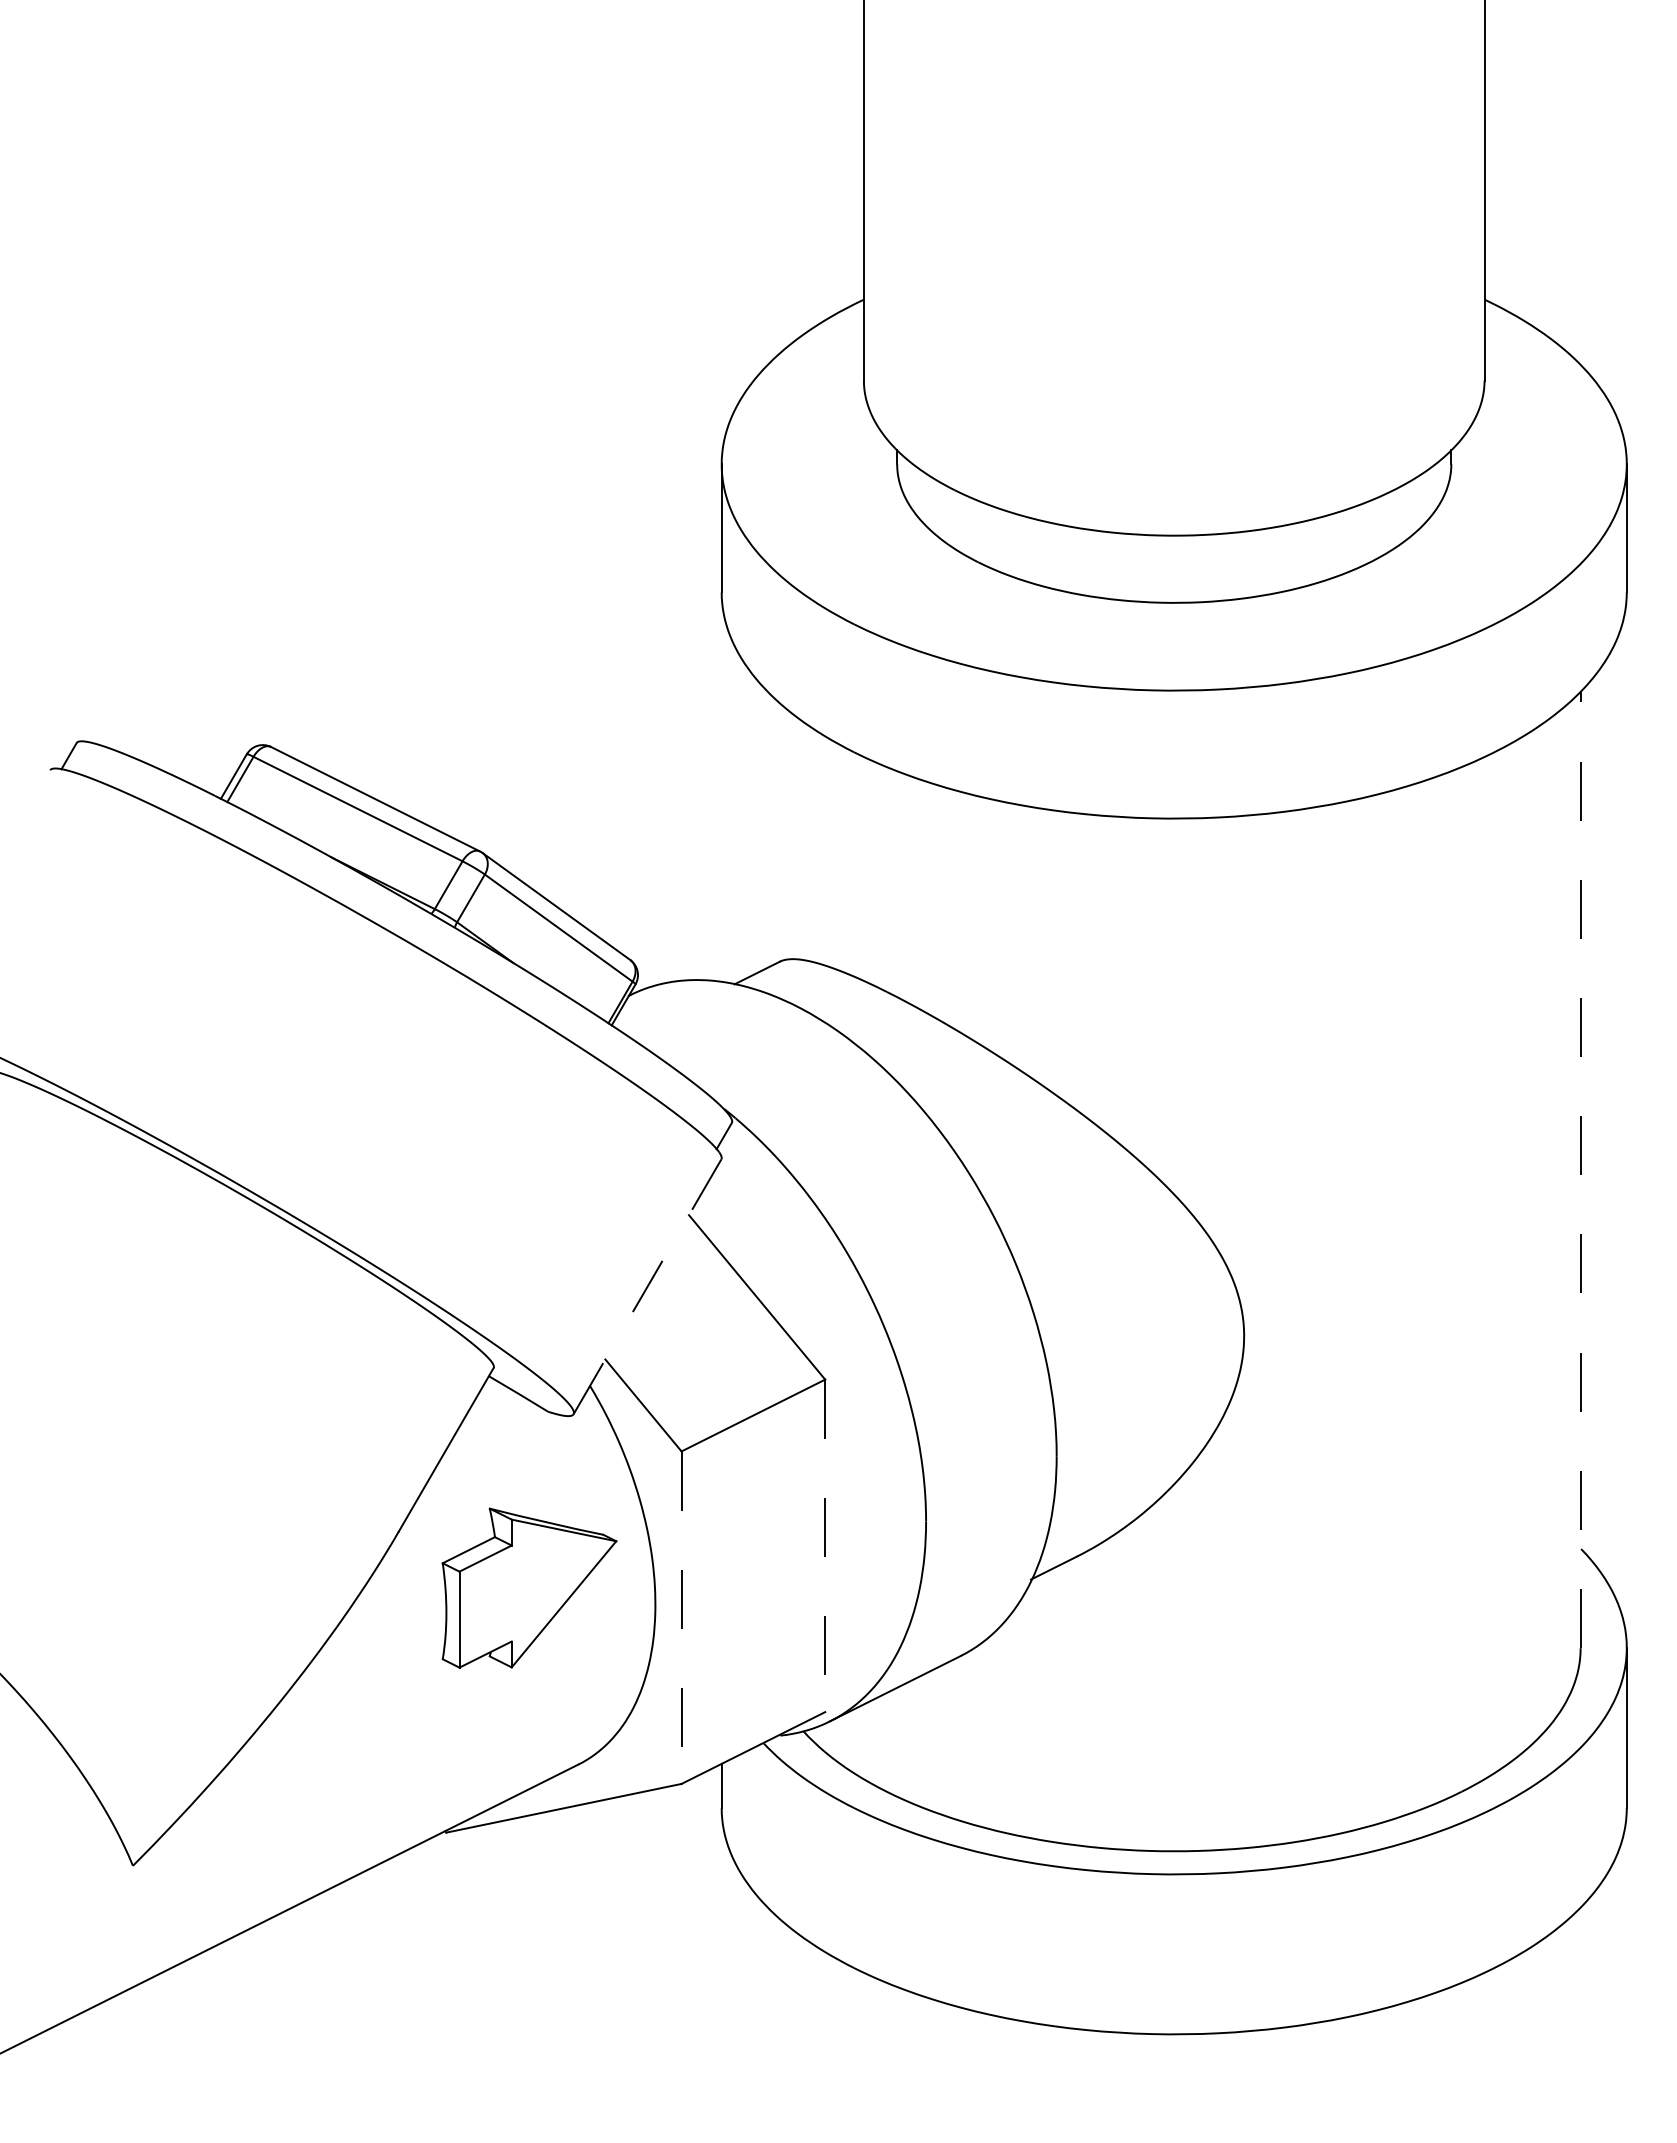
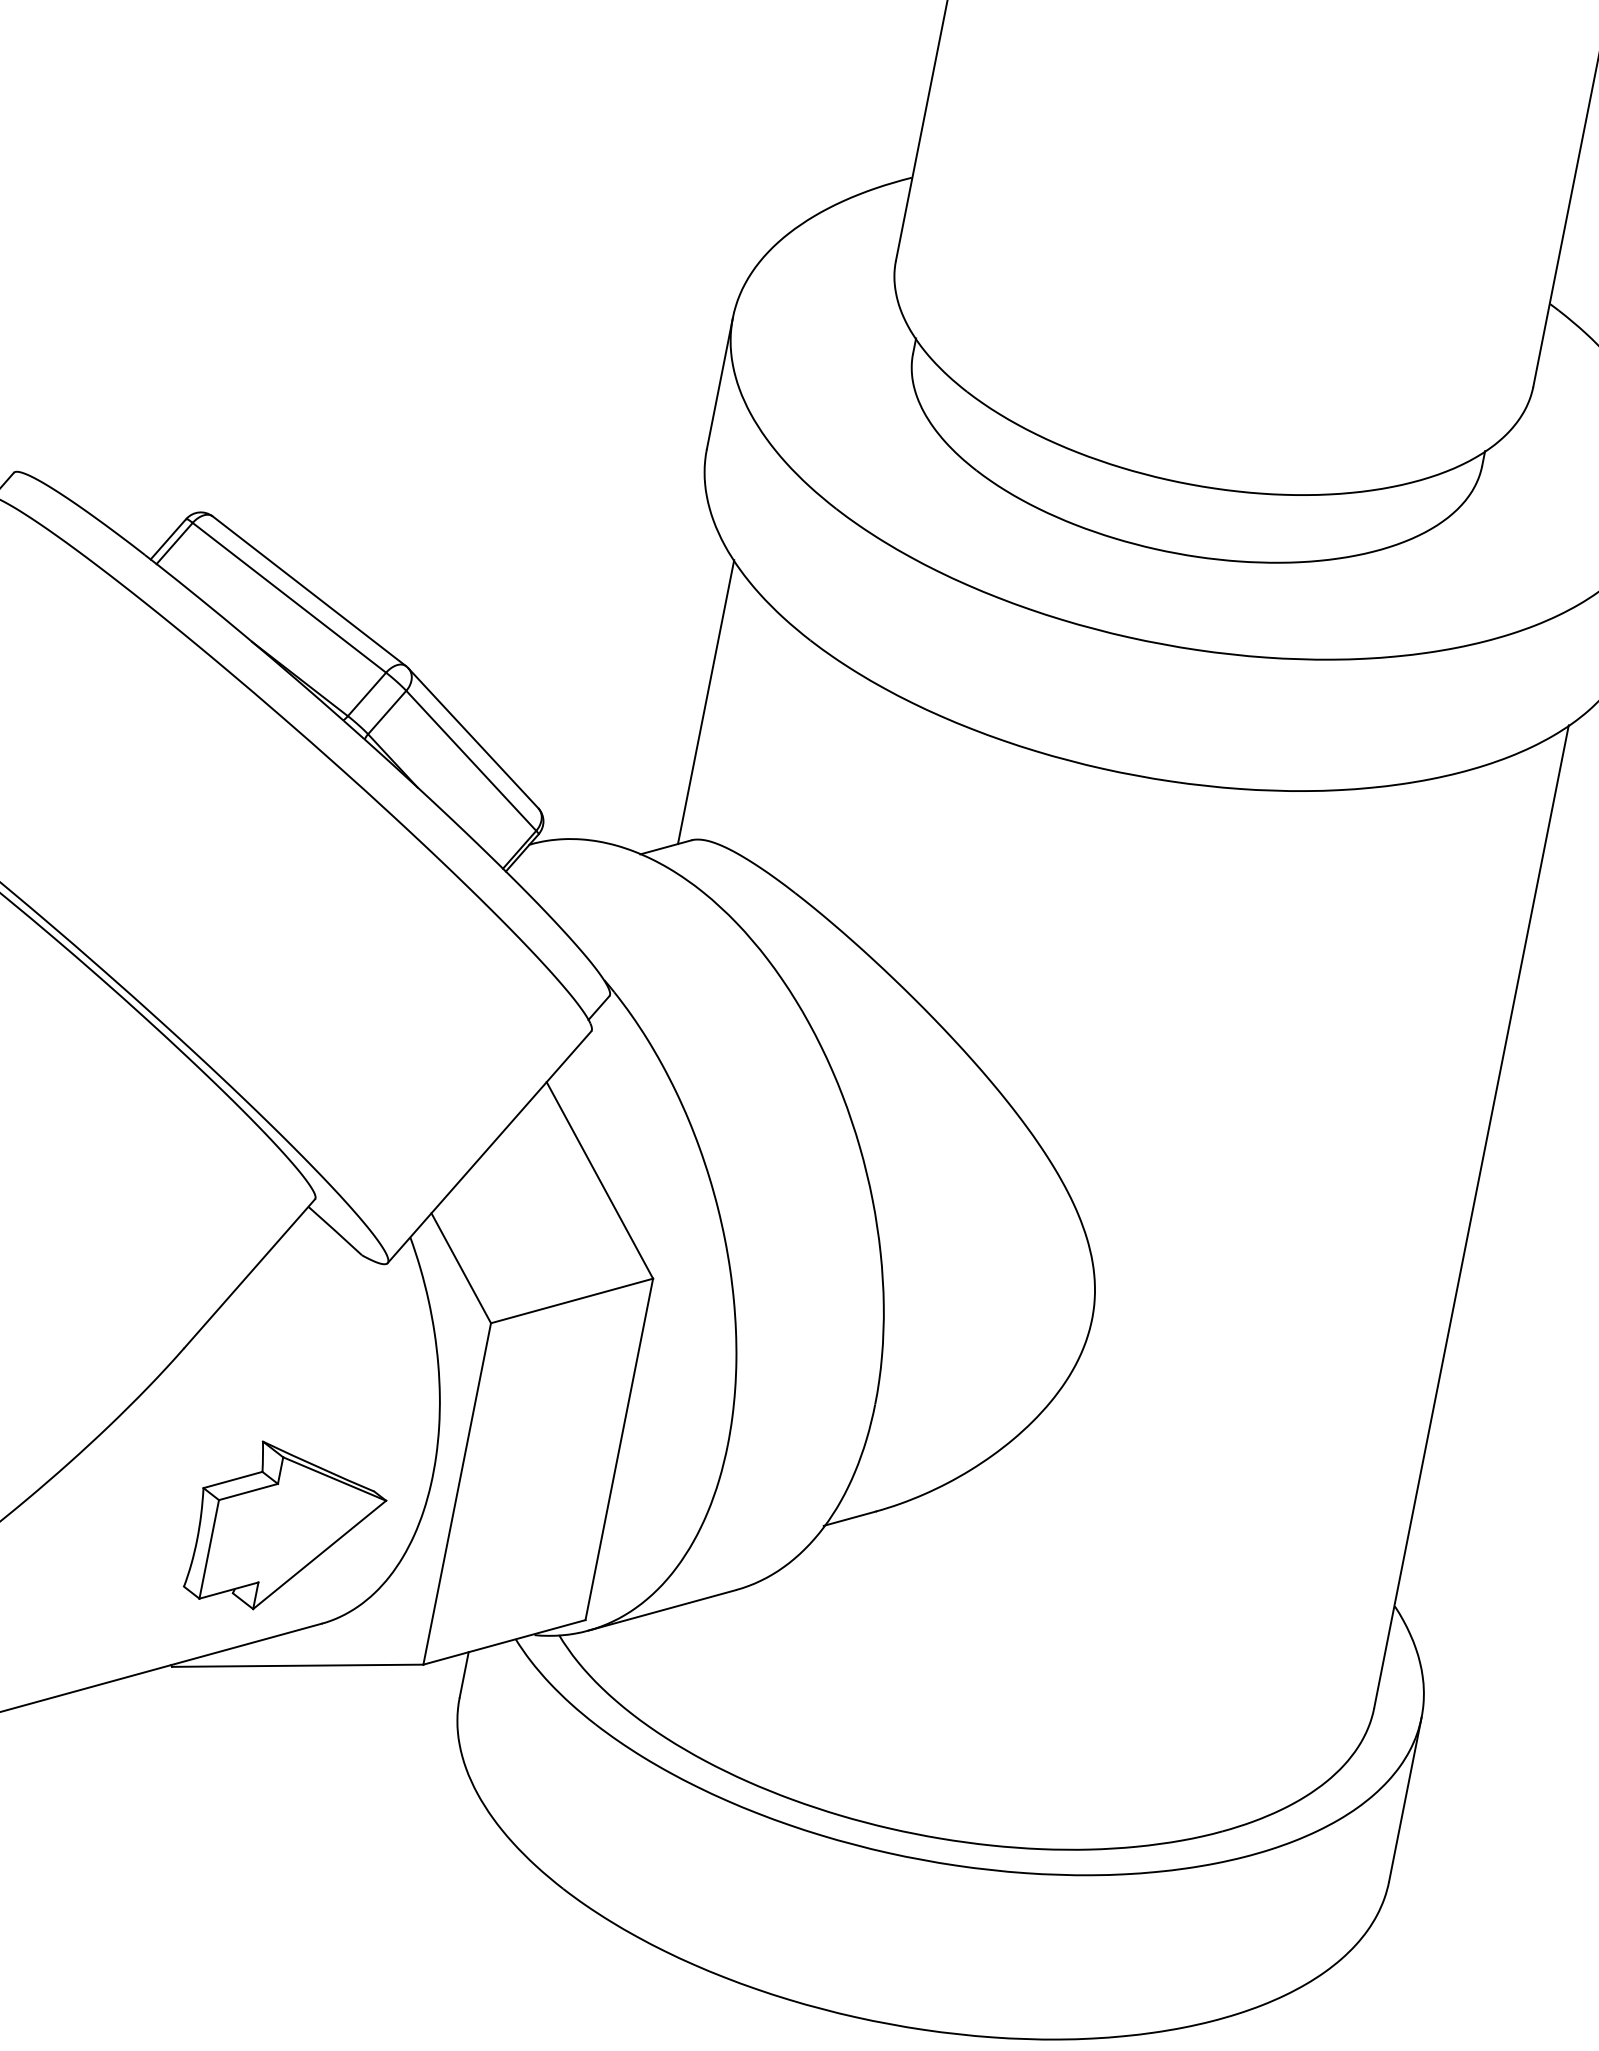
line: (767, 829) -> (705, 702), added
line: (1580, 1169) -> (1471, 1216), dashed -> solid
line: (647, 1286) -> (489, 1146), dashed -> solid
line: (825, 1546) -> (619, 1450), dashed -> solid
part: (529, 1587) -> (287, 1530), moved
line: (681, 1618) -> (456, 1494), dashed -> solid

